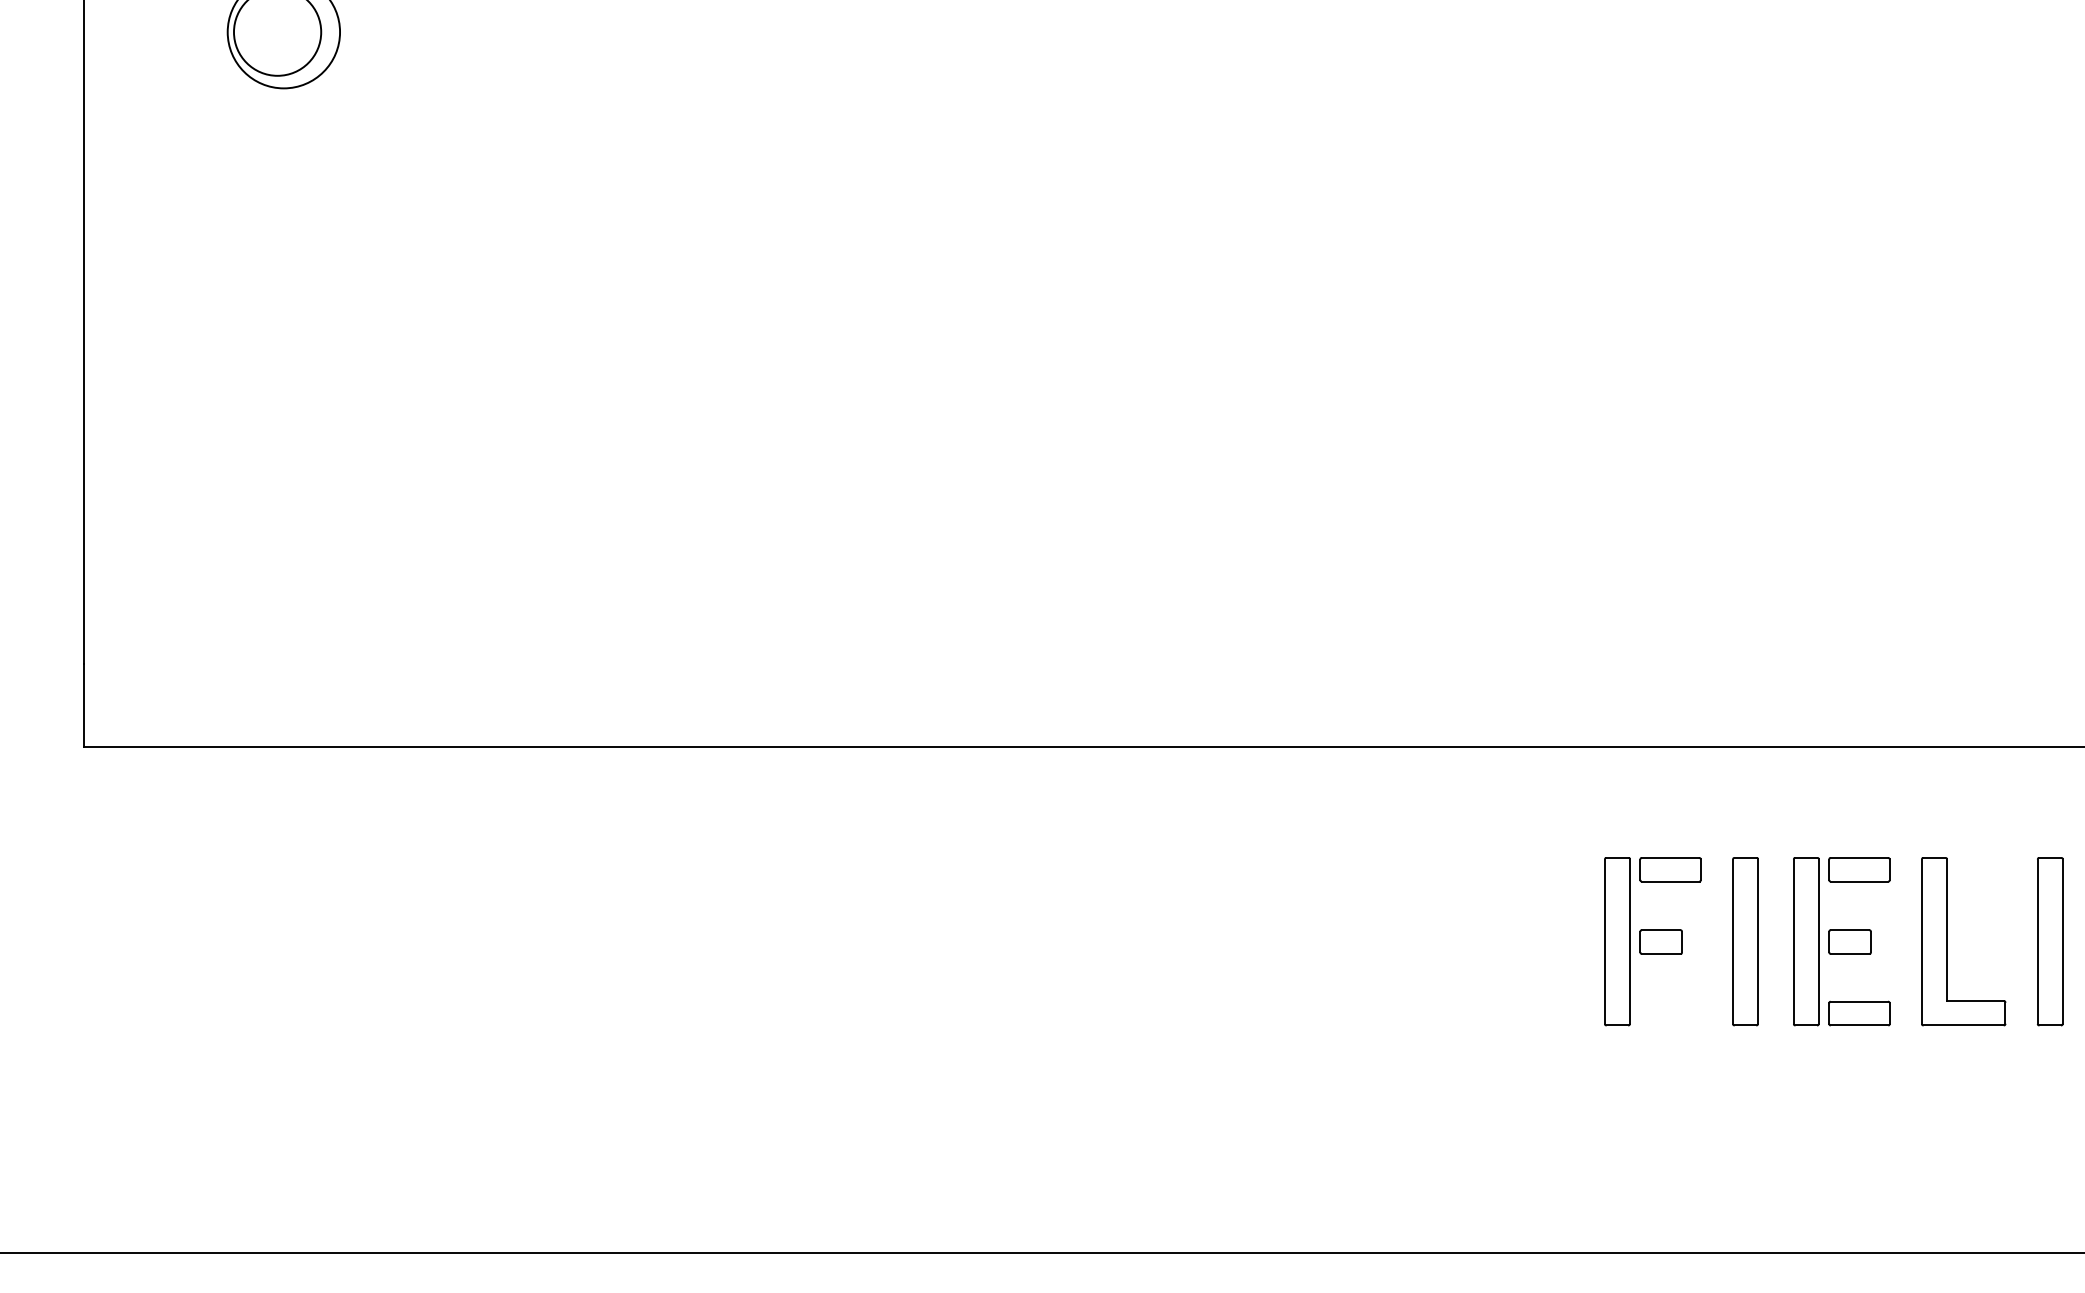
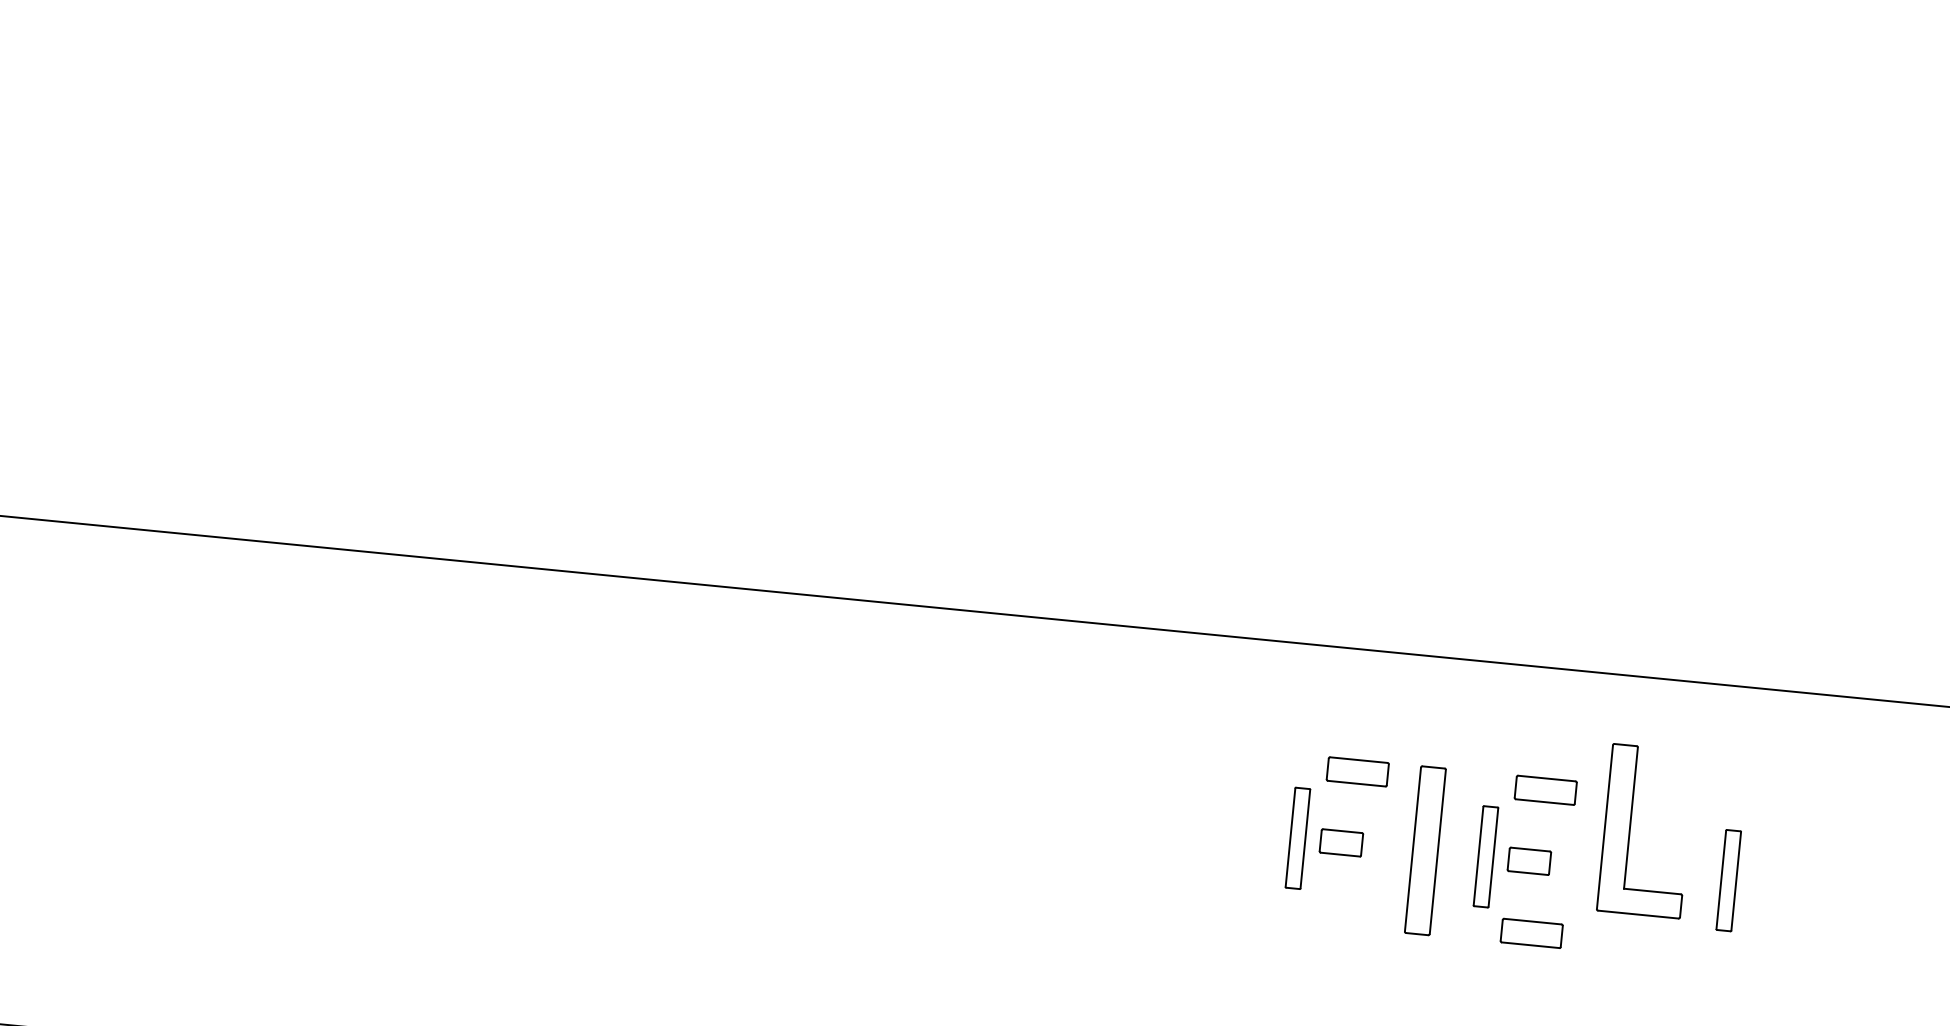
part: (1617, 941) -> (1298, 838), size x0.6
part: (1806, 941) -> (1486, 856), size x0.6
part: (1947, 941) -> (1630, 829), moved
part: (2050, 941) -> (1728, 880), size x0.6

